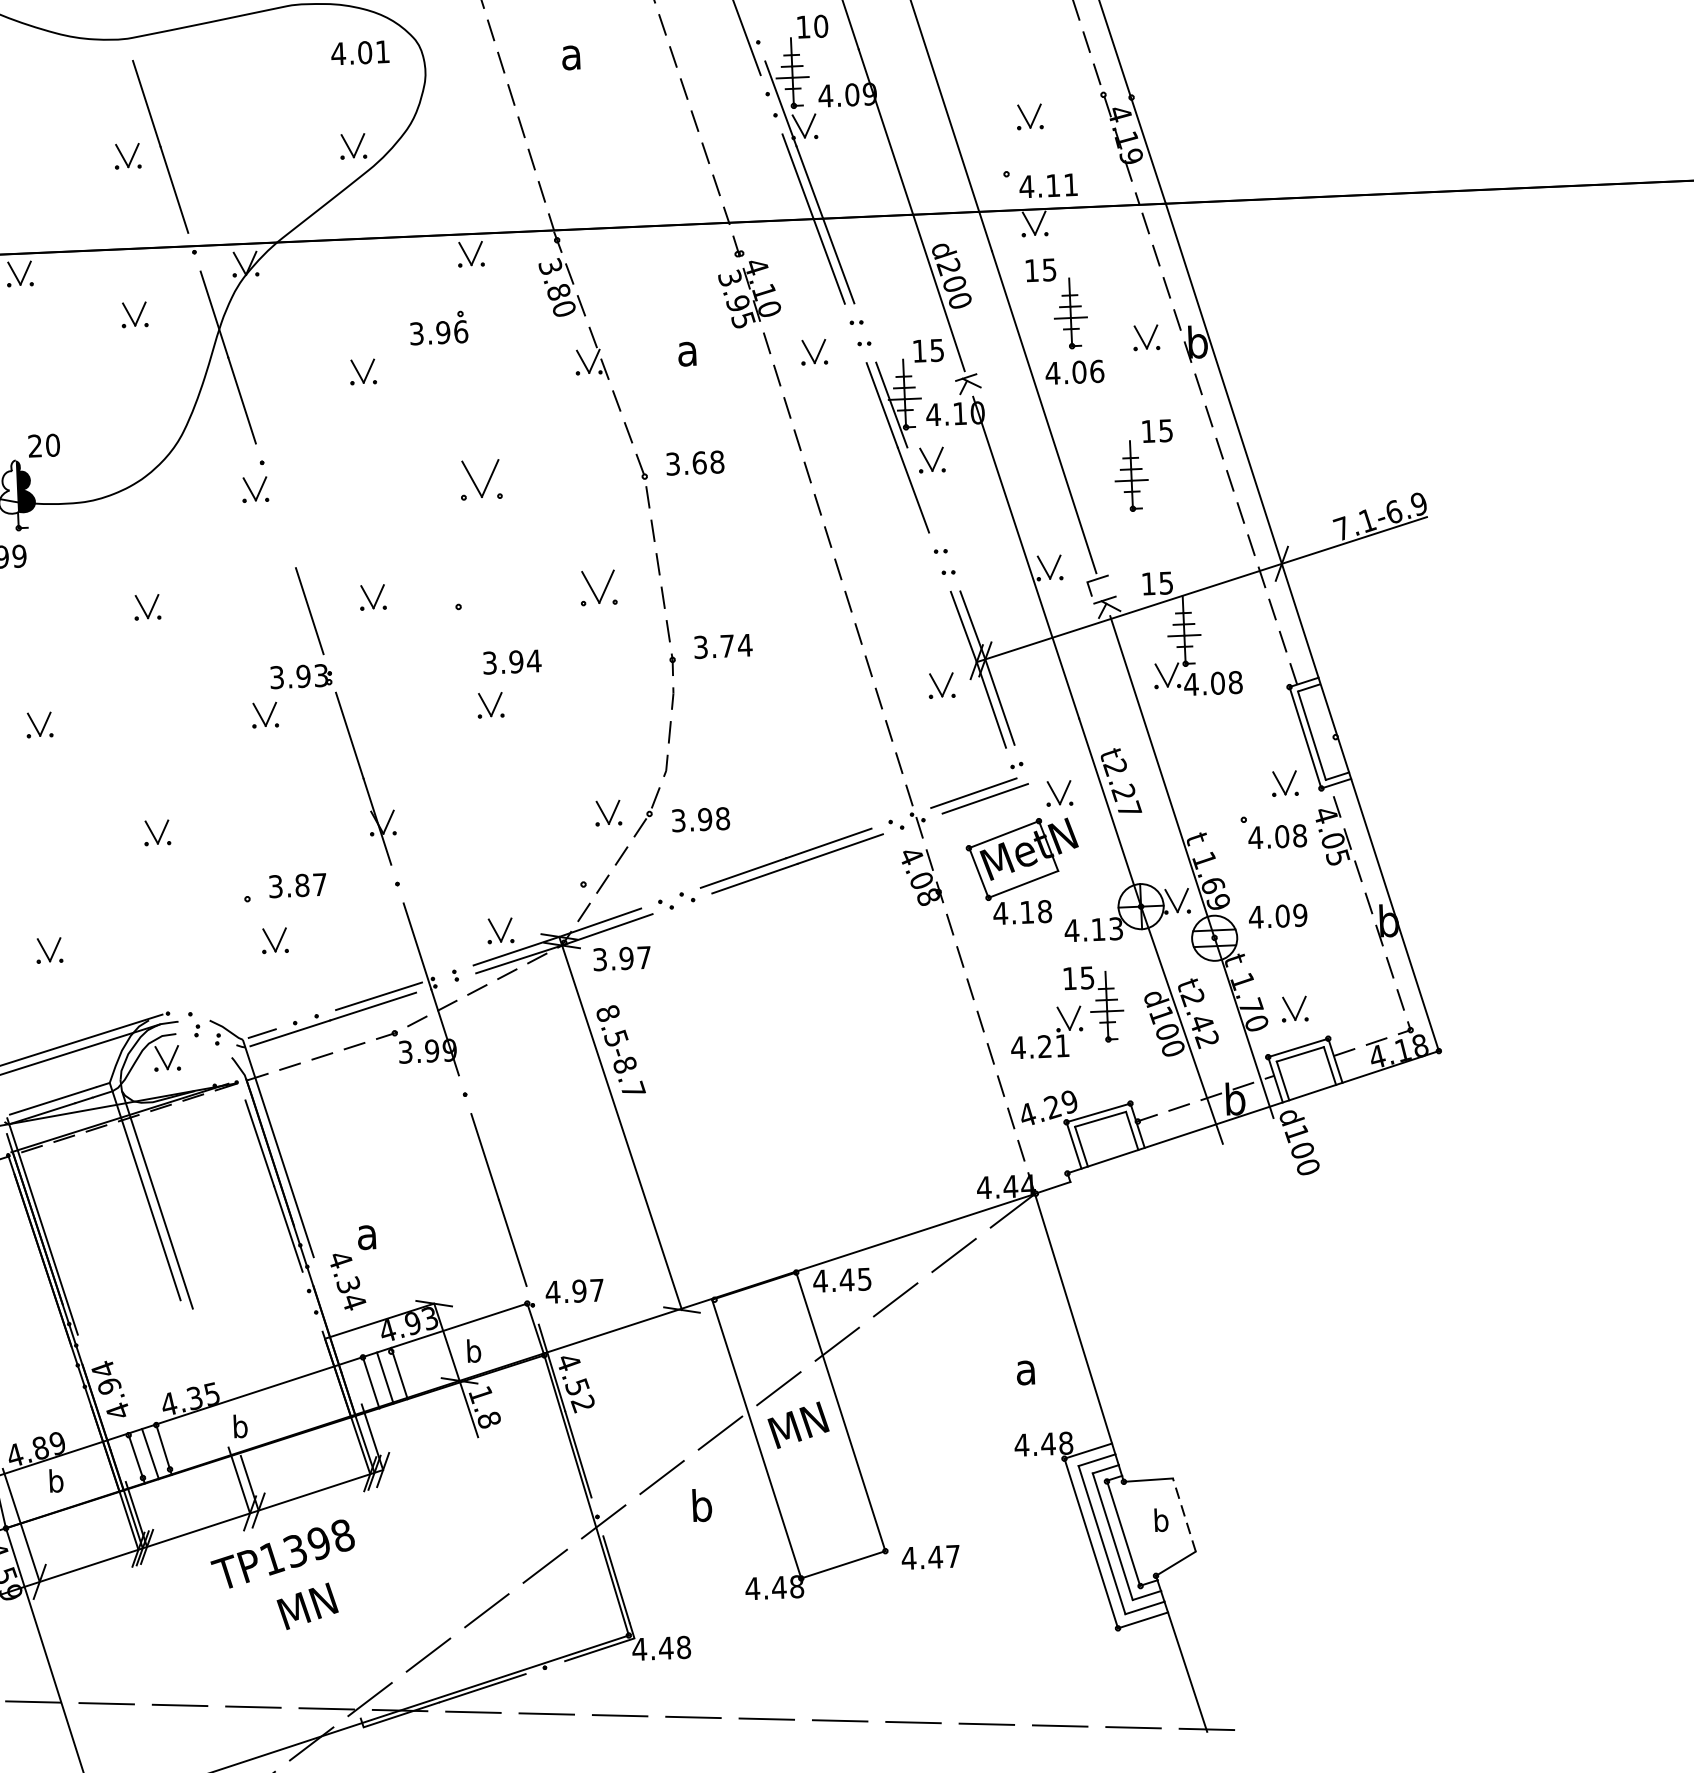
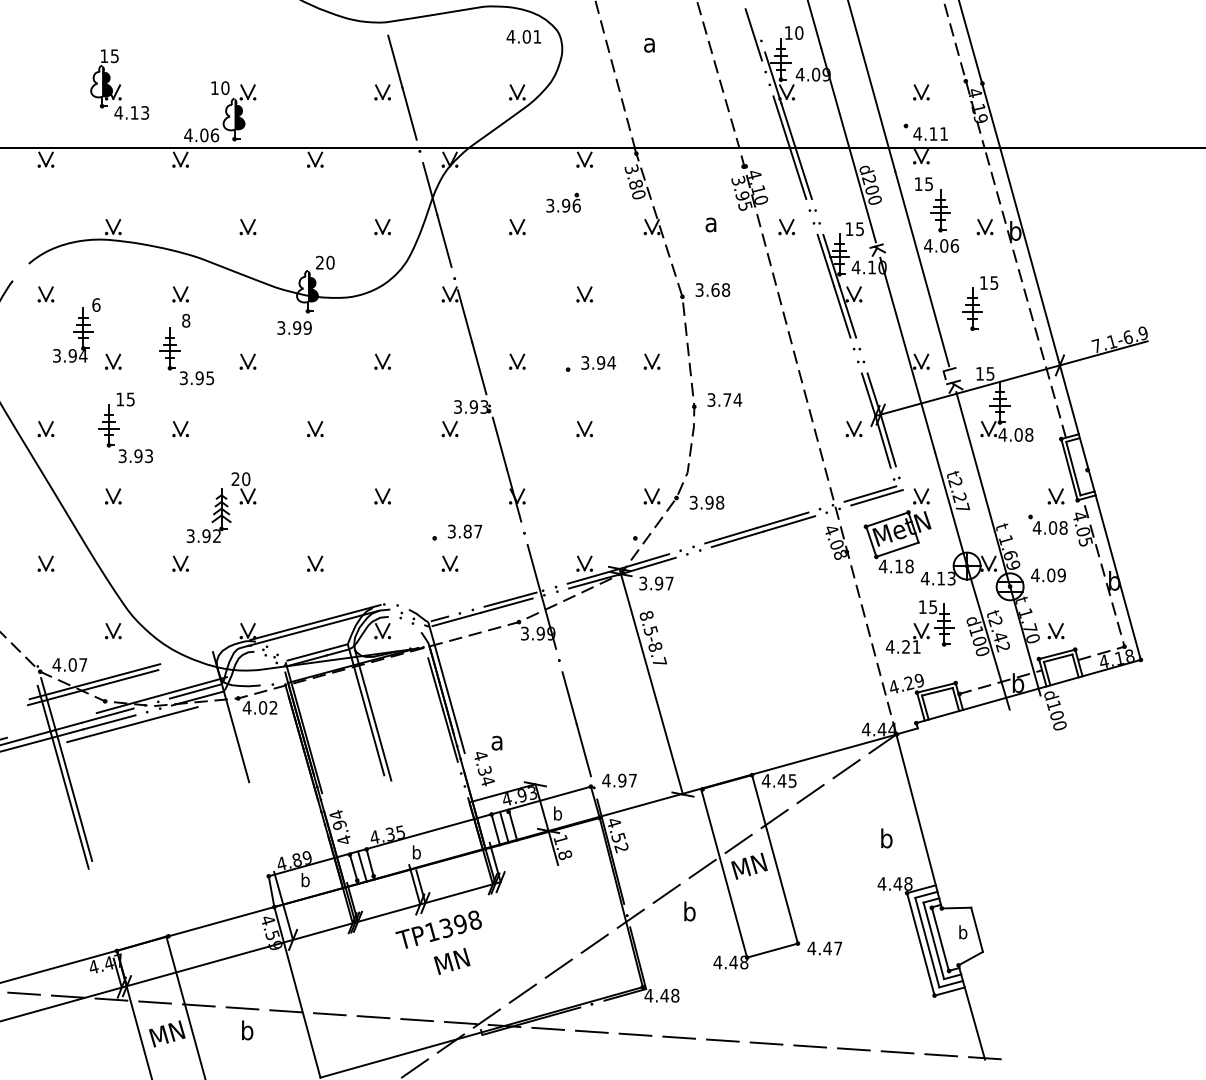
part: (134, 315) -> (382, 227), moved
part: (480, 479) -> (584, 294), size x0.62
line: (922, 489) -> (847, 311), added
line: (281, 525) -> (464, 316), added
part: (597, 587) -> (651, 361), size x0.71
text: (511, 661) -> (598, 362), moved
text: (1026, 1368) -> (886, 838), a -> b
line: (1185, 1514) -> (977, 929), dashed -> solid

